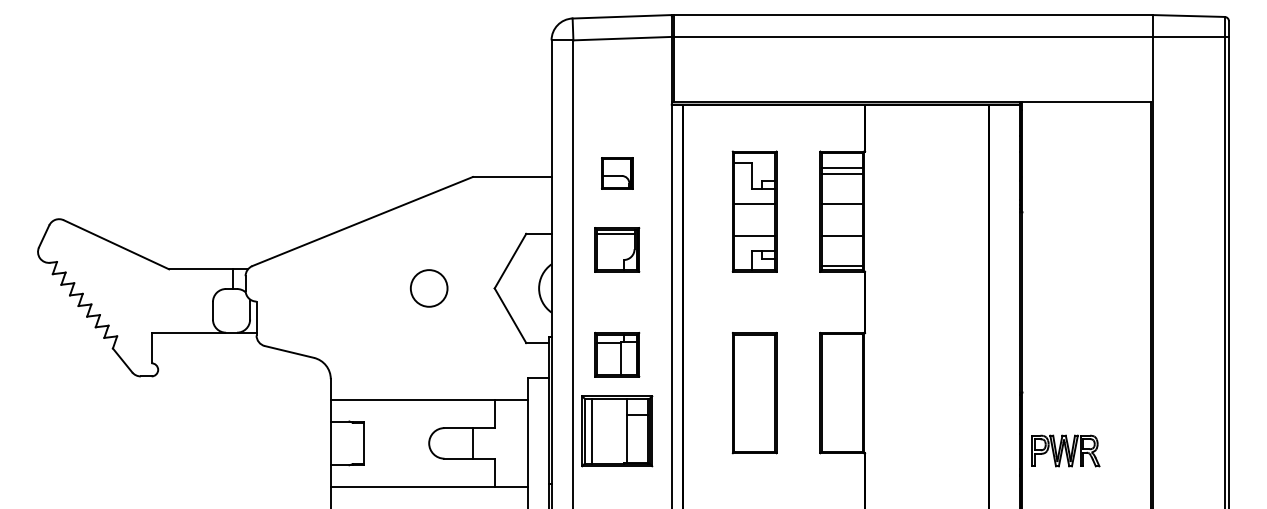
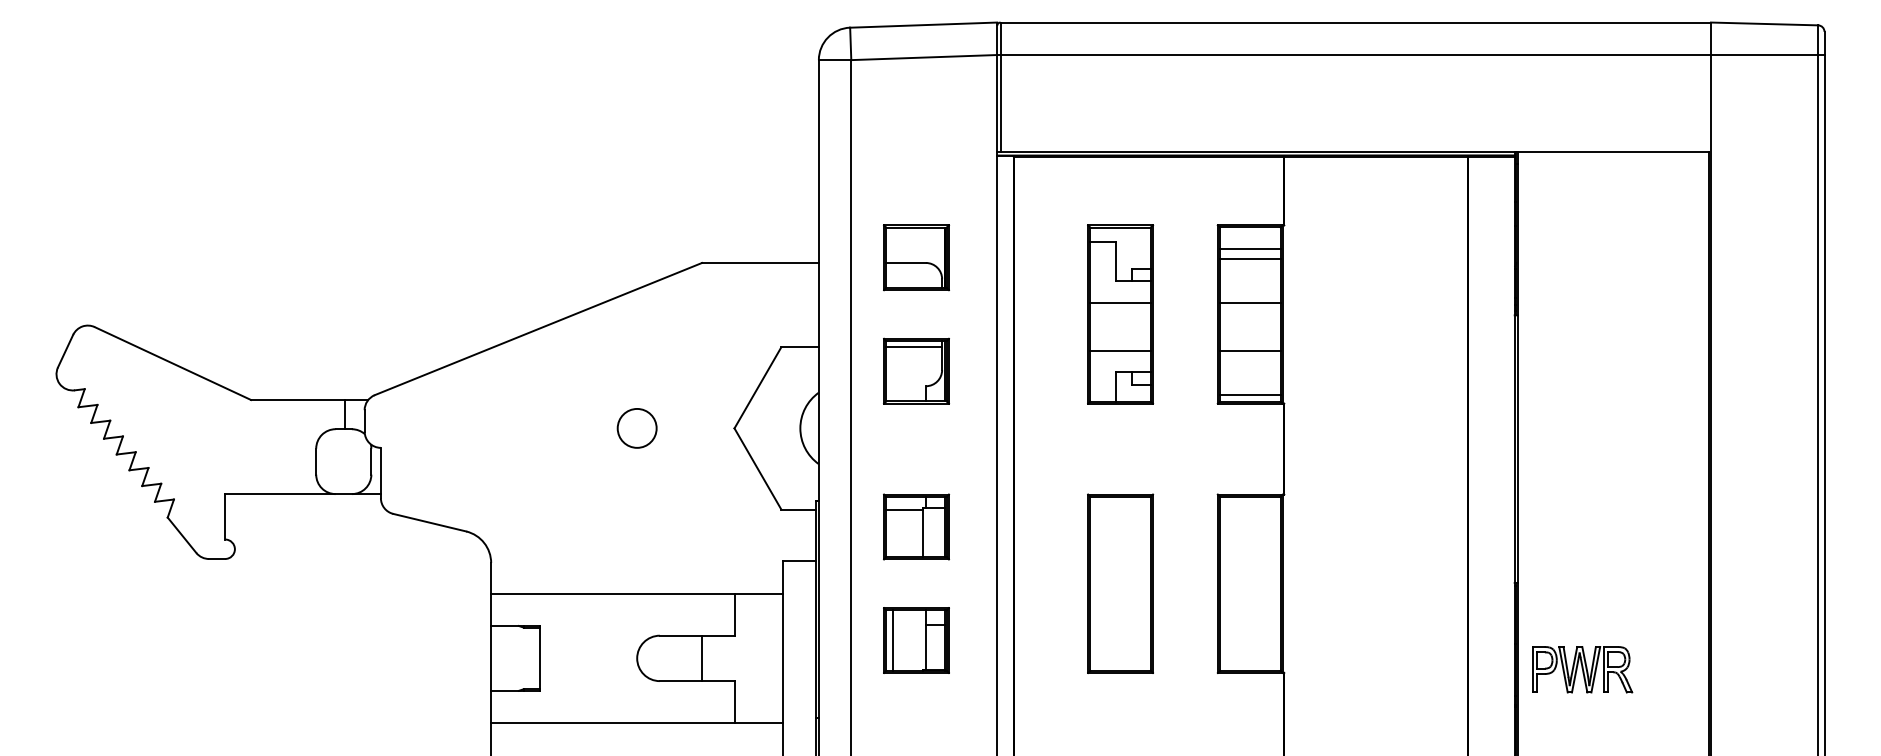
part: (617, 173) -> (916, 257), size x1.43
circle: (429, 288) -> (637, 428), size x0.71
part: (617, 431) -> (916, 640), size x0.62

